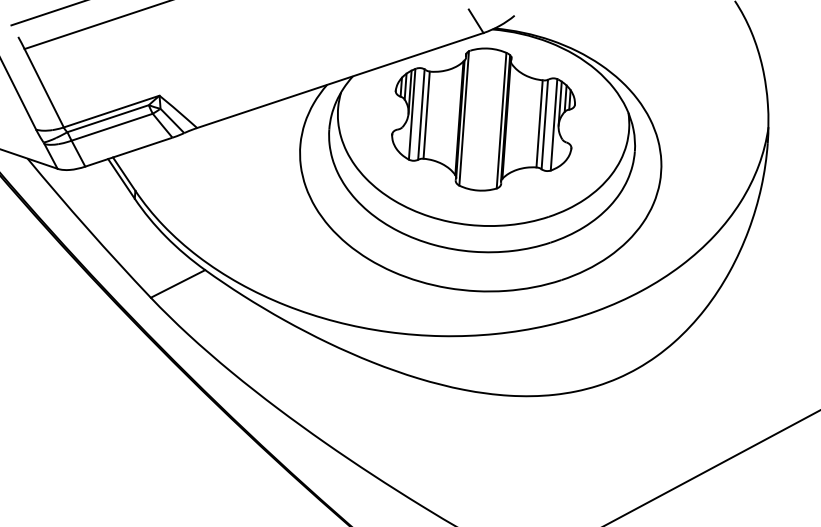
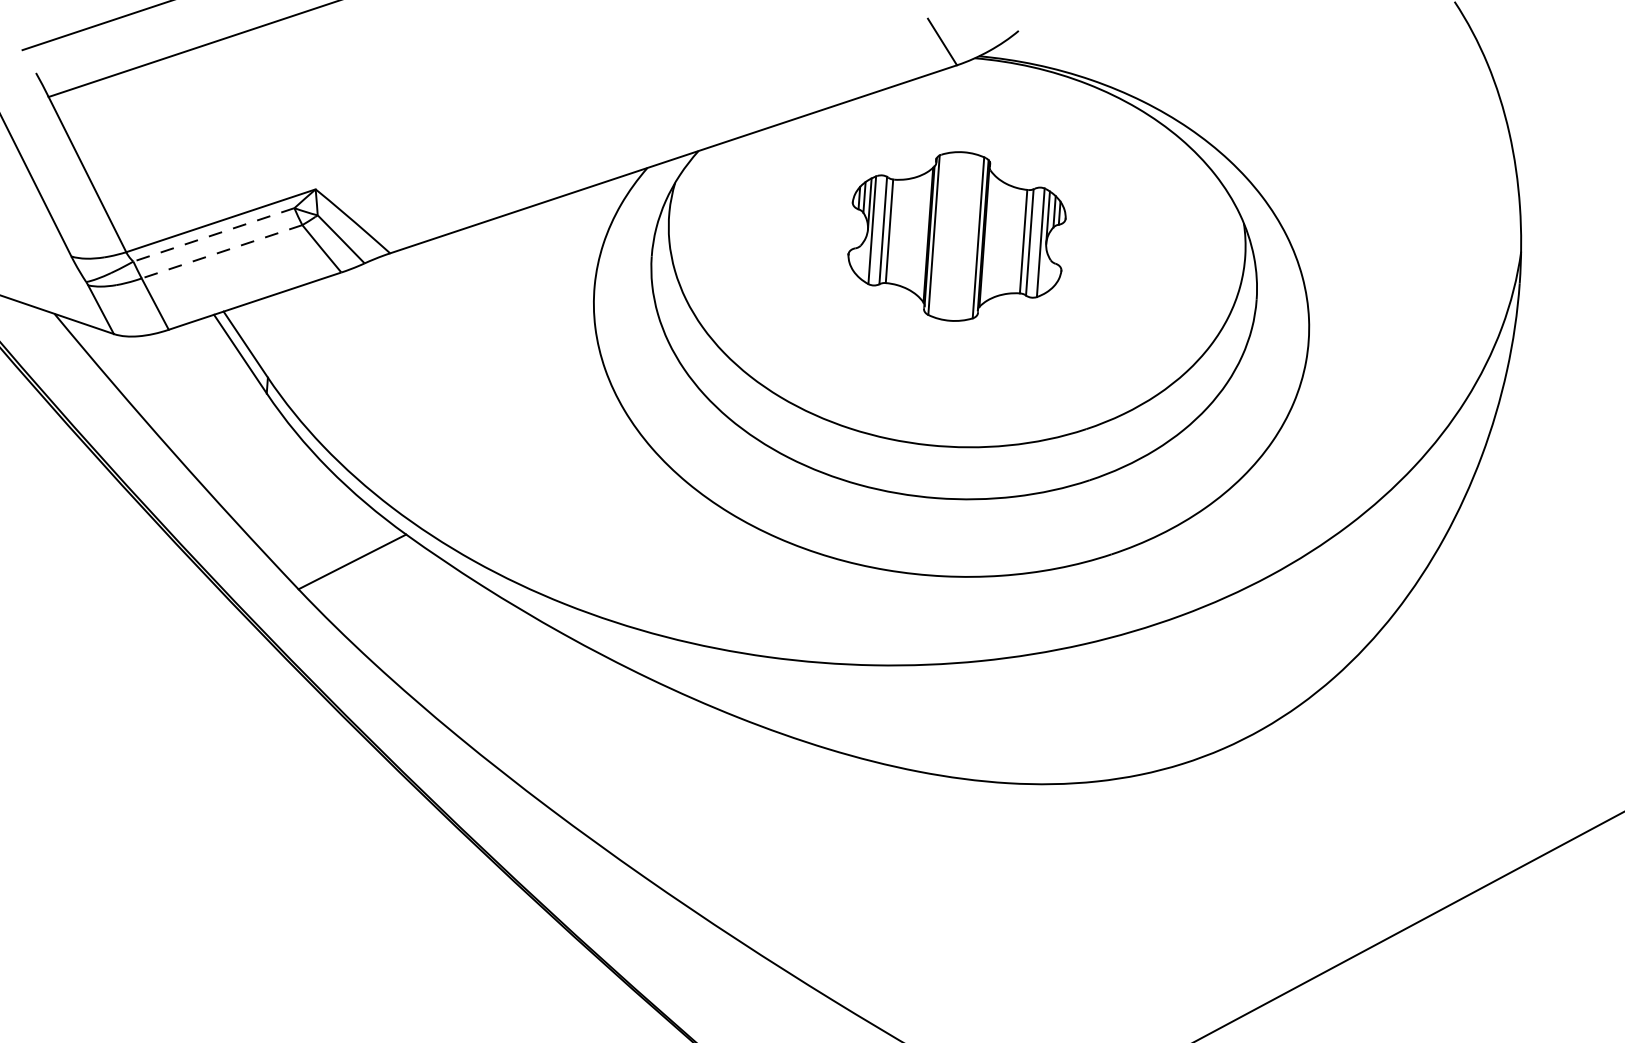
line: (108, 118) -> (214, 234), solid -> dashed
part: (483, 119) -> (957, 236), size x0.6
line: (112, 127) -> (222, 252), solid -> dashed

